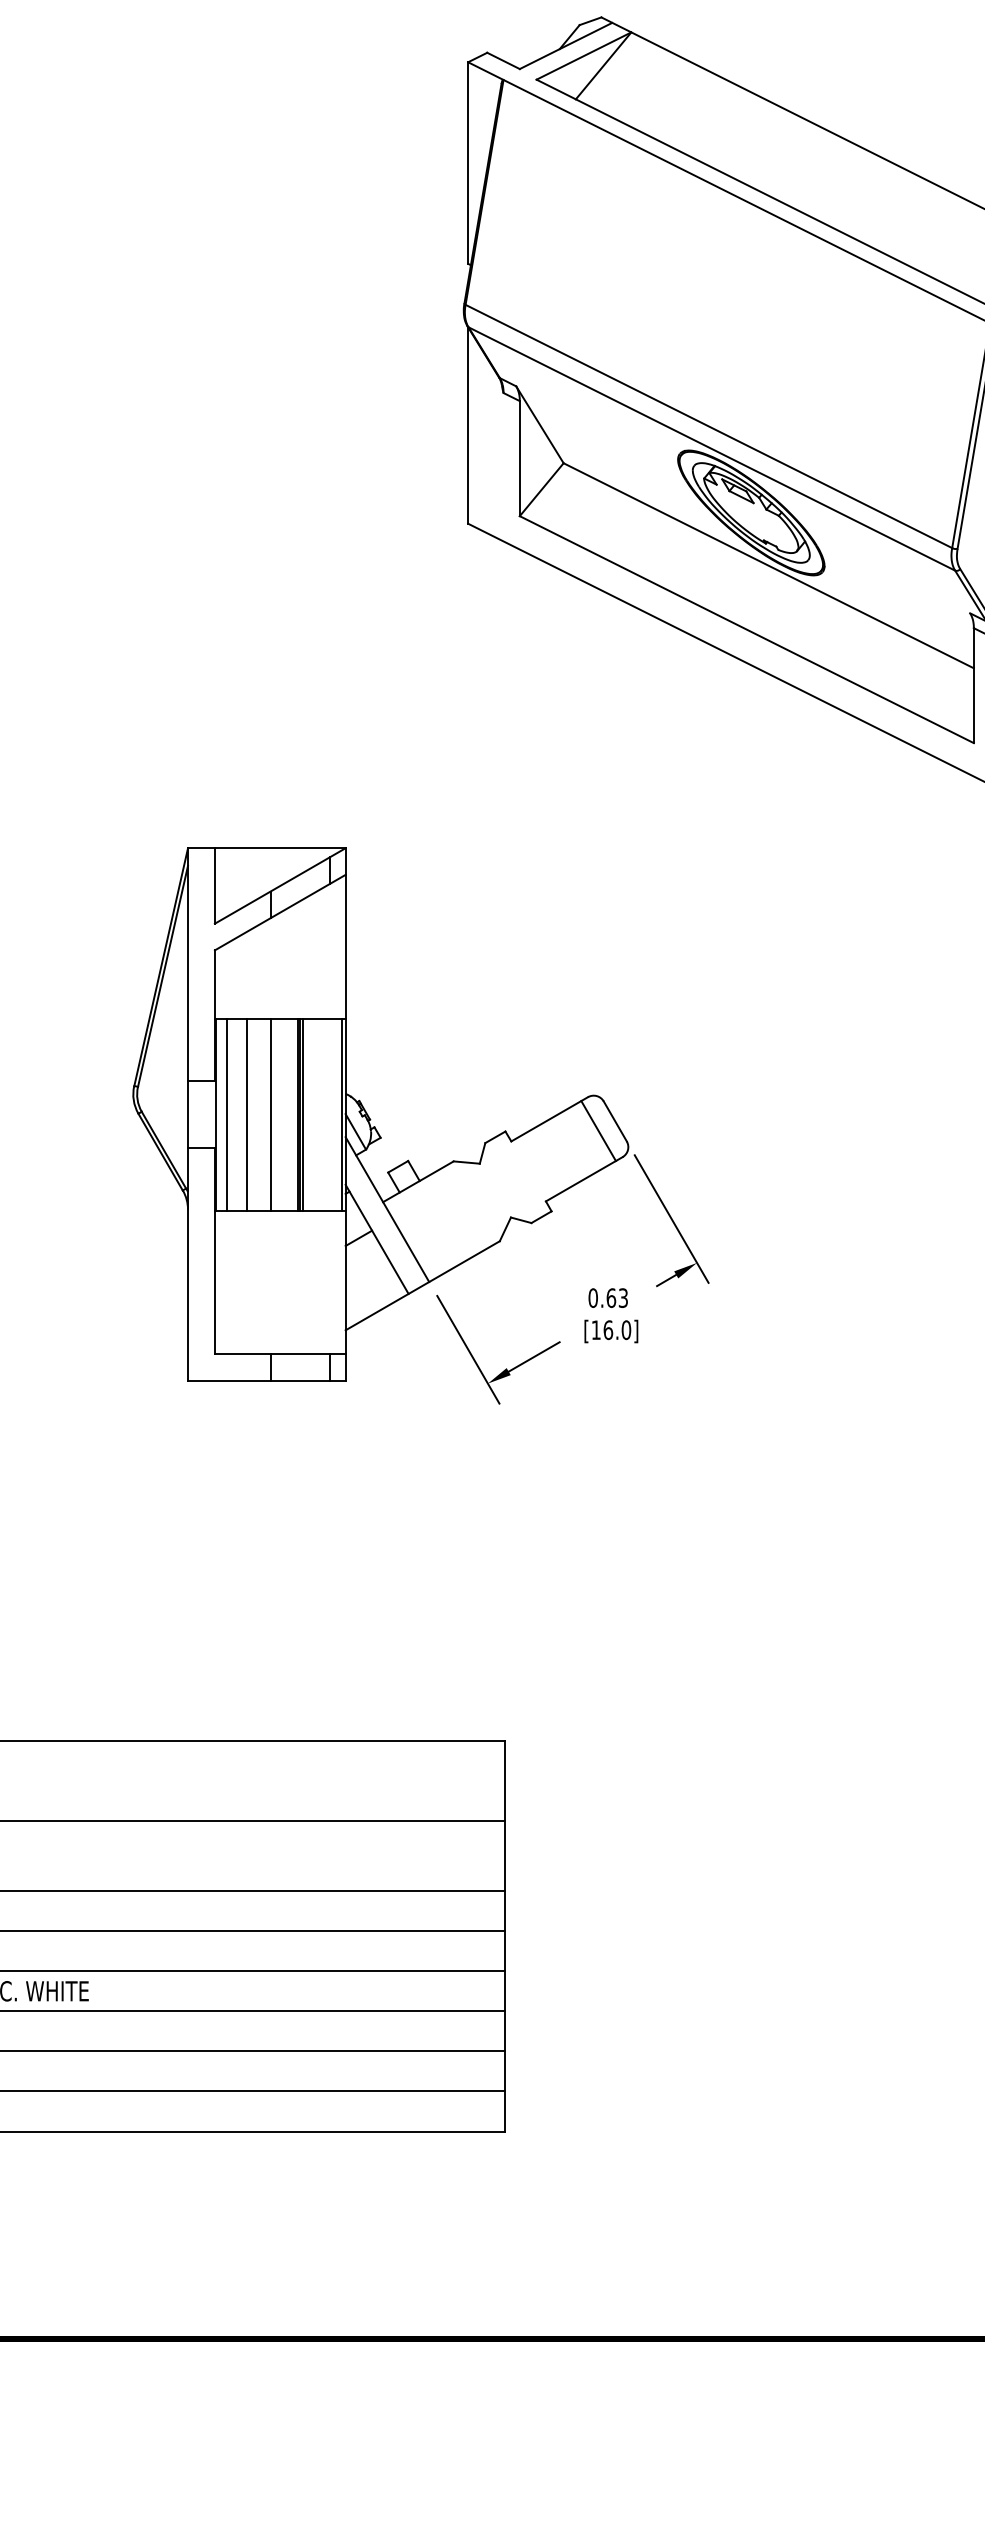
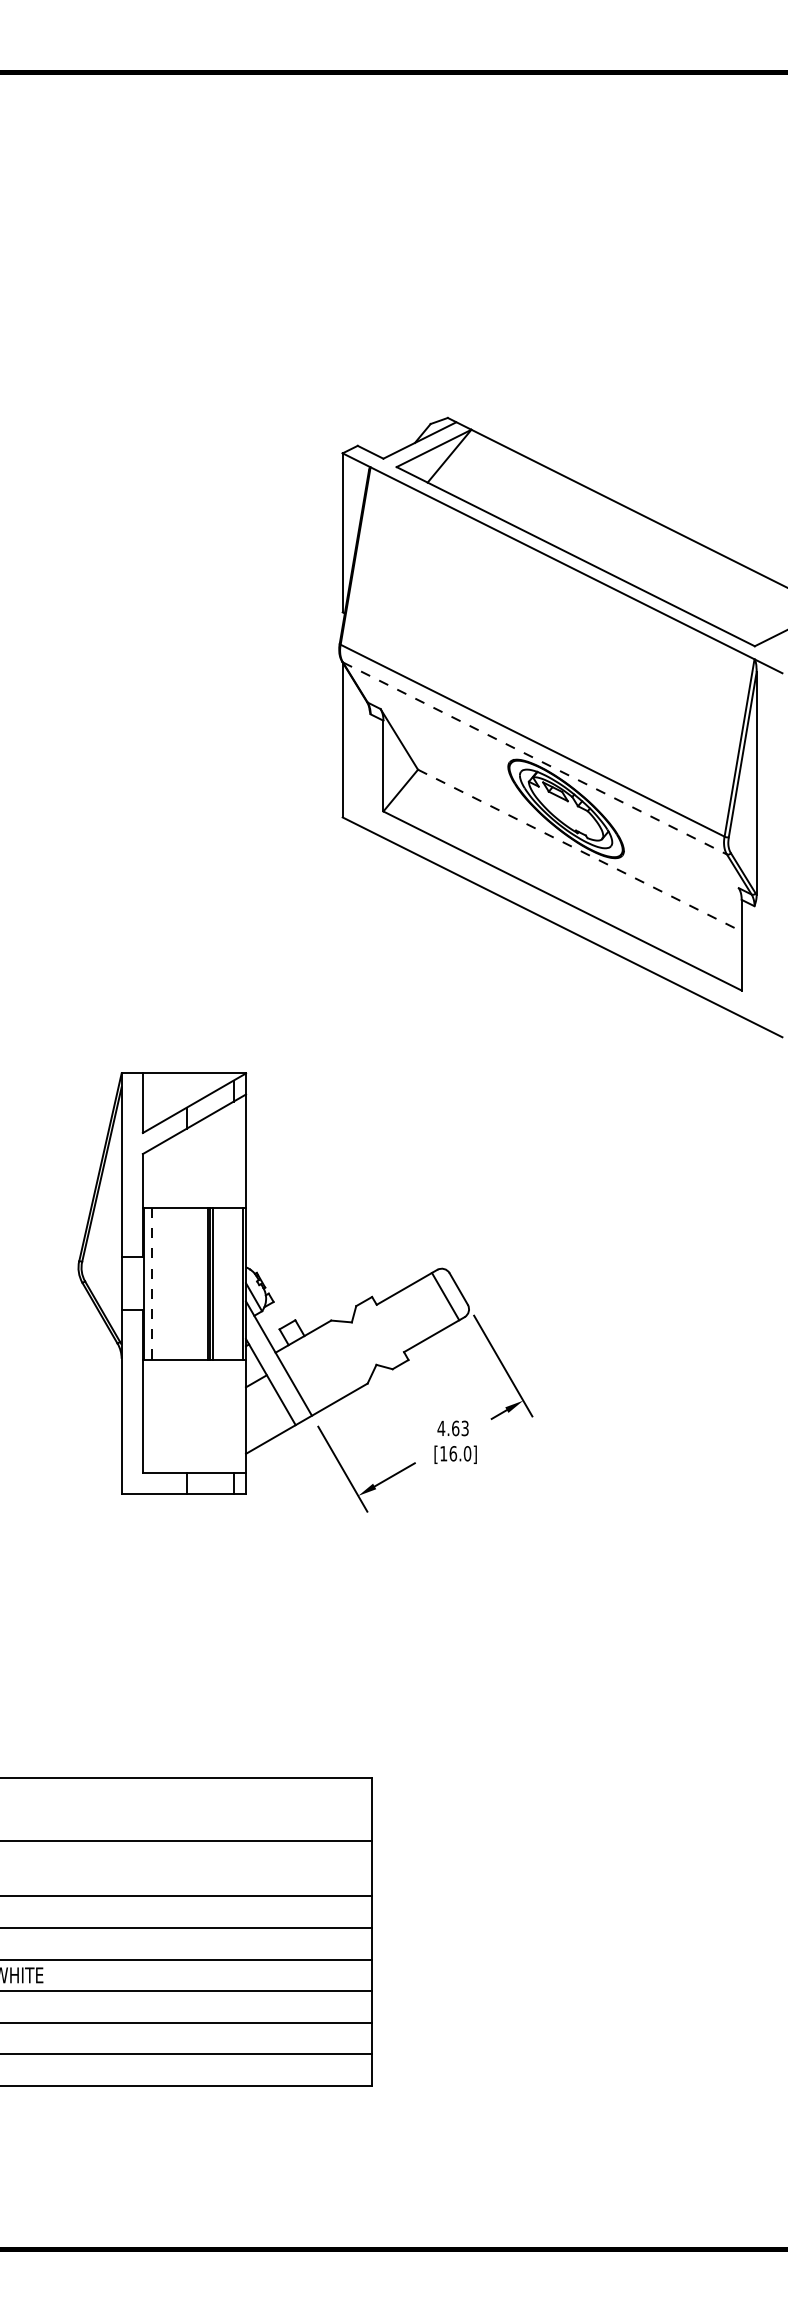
line: (711, 449) -> (534, 758), solid -> dashed
line: (768, 565) -> (579, 850), solid -> dashed
line: (227, 1114) -> (152, 1283), solid -> dashed
line: (246, 1114) -> (167, 1283), removed
line: (270, 1114) -> (186, 1283), removed
text: (593, 1298) -> (441, 1428), 0.63 -> 4.63

